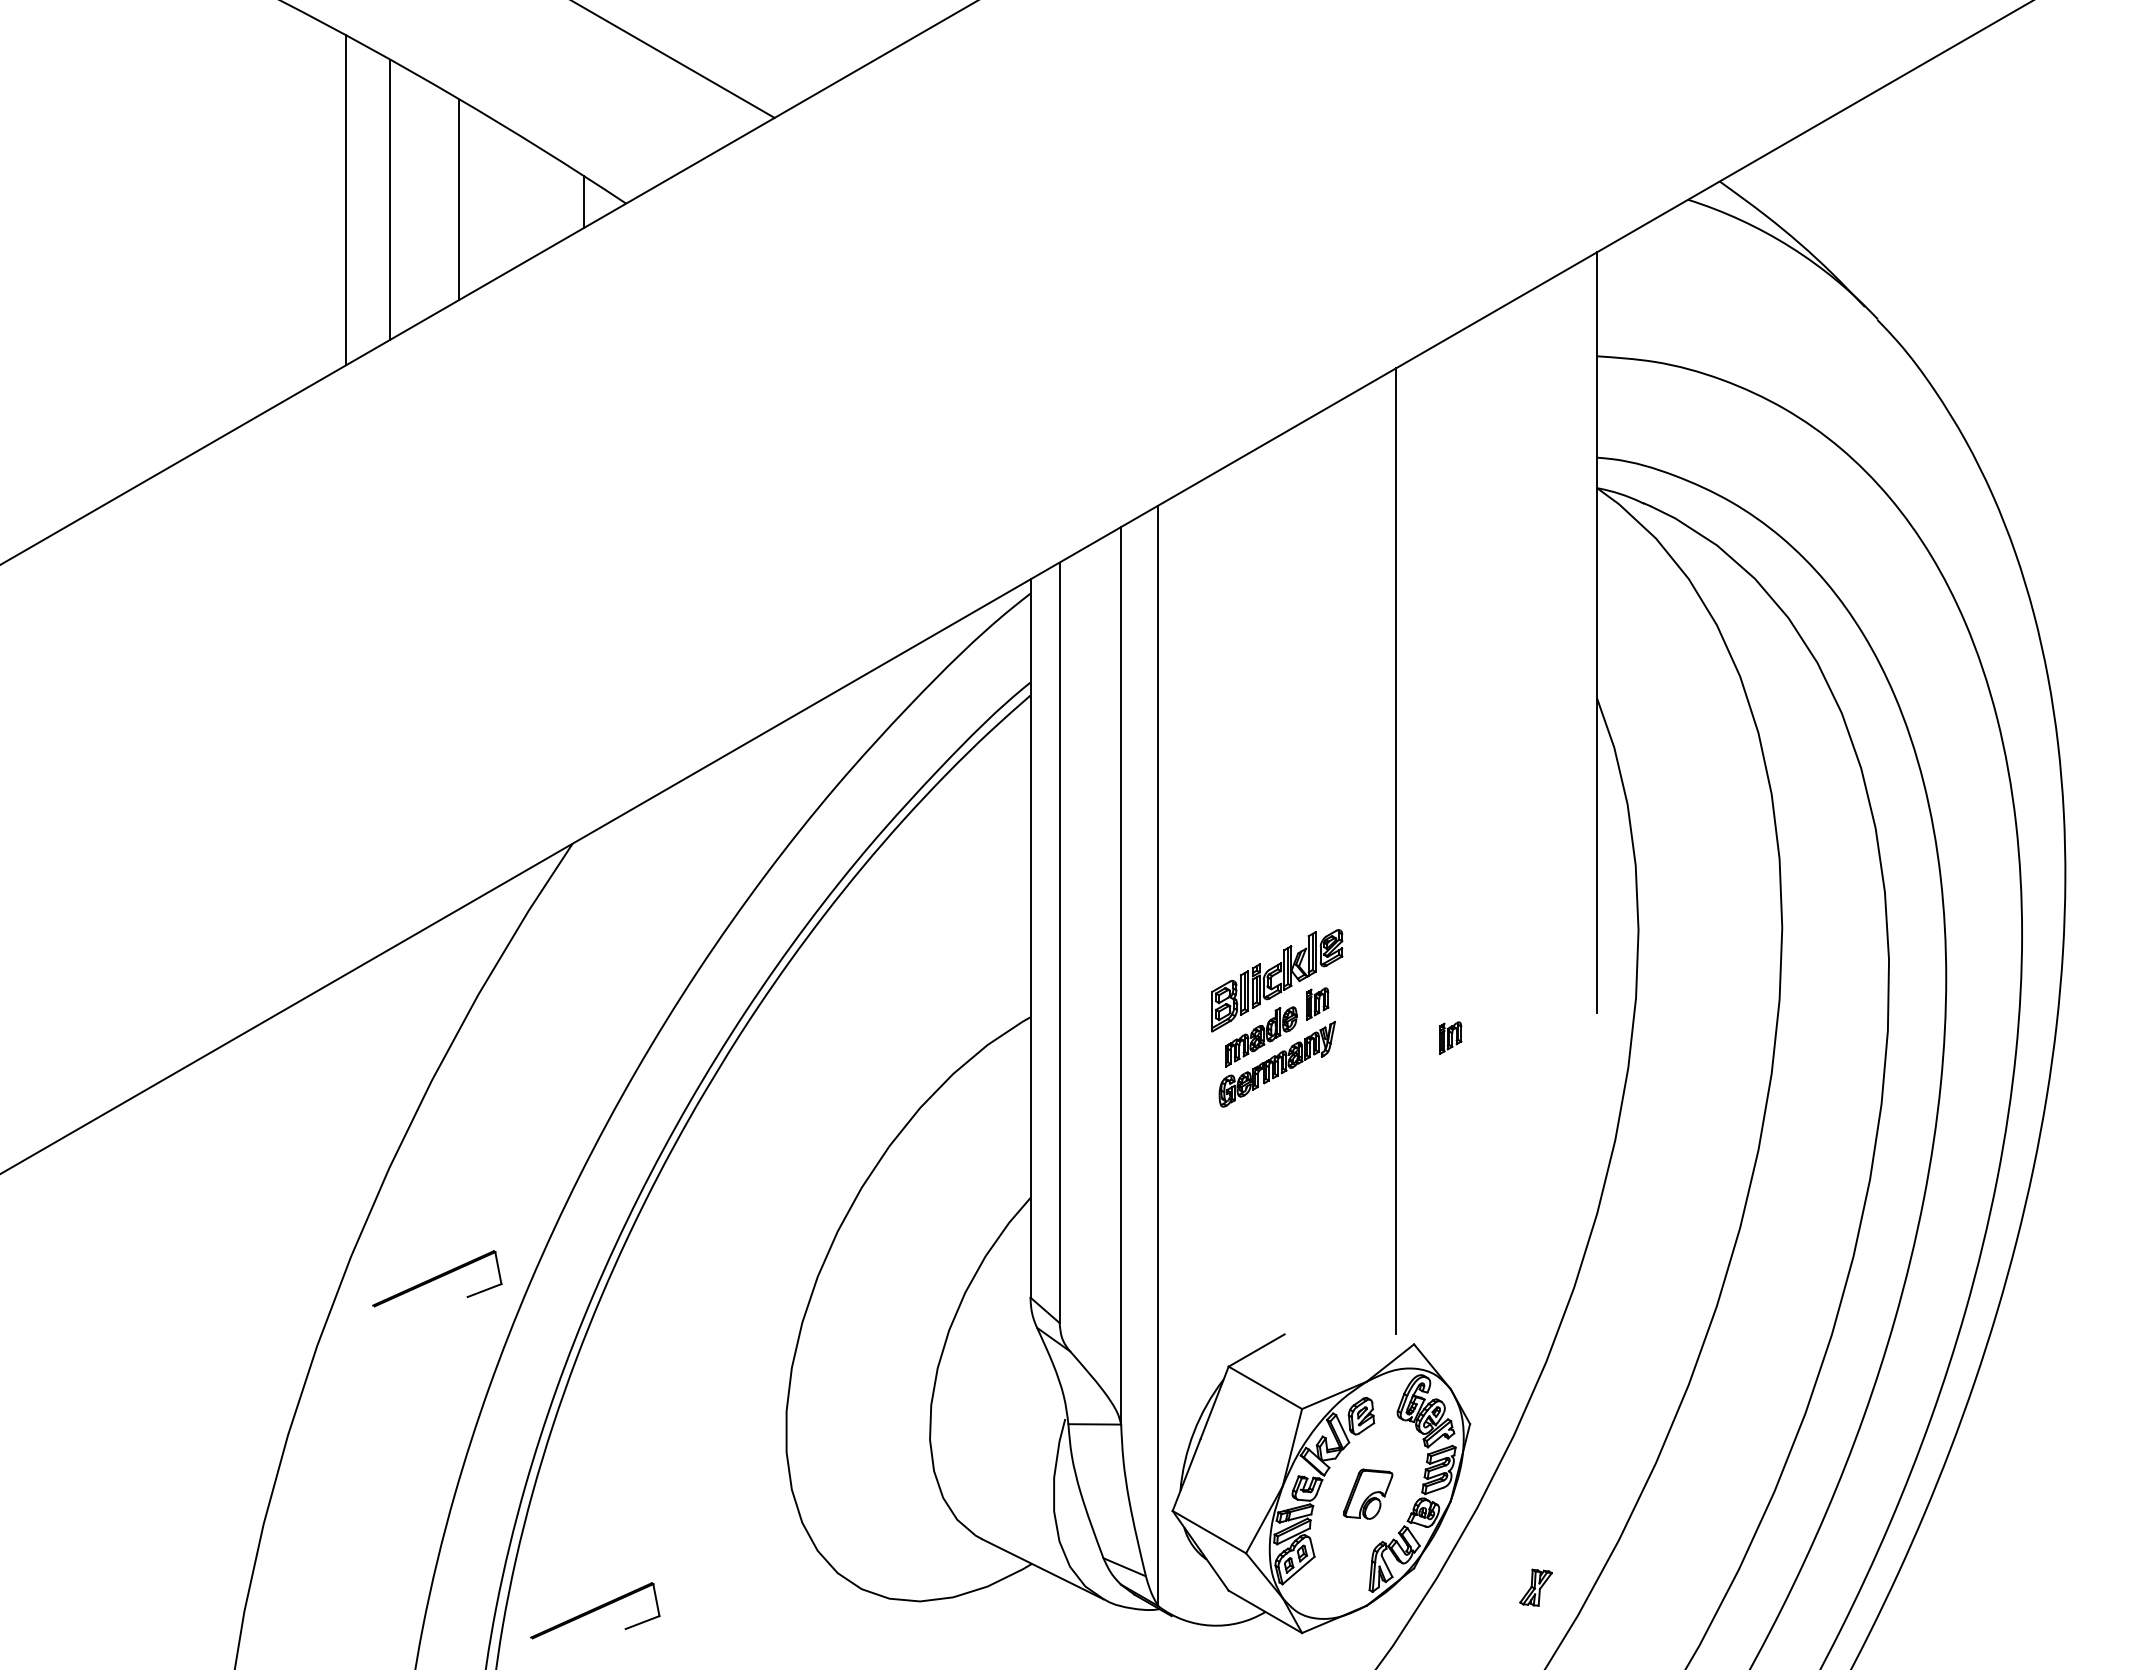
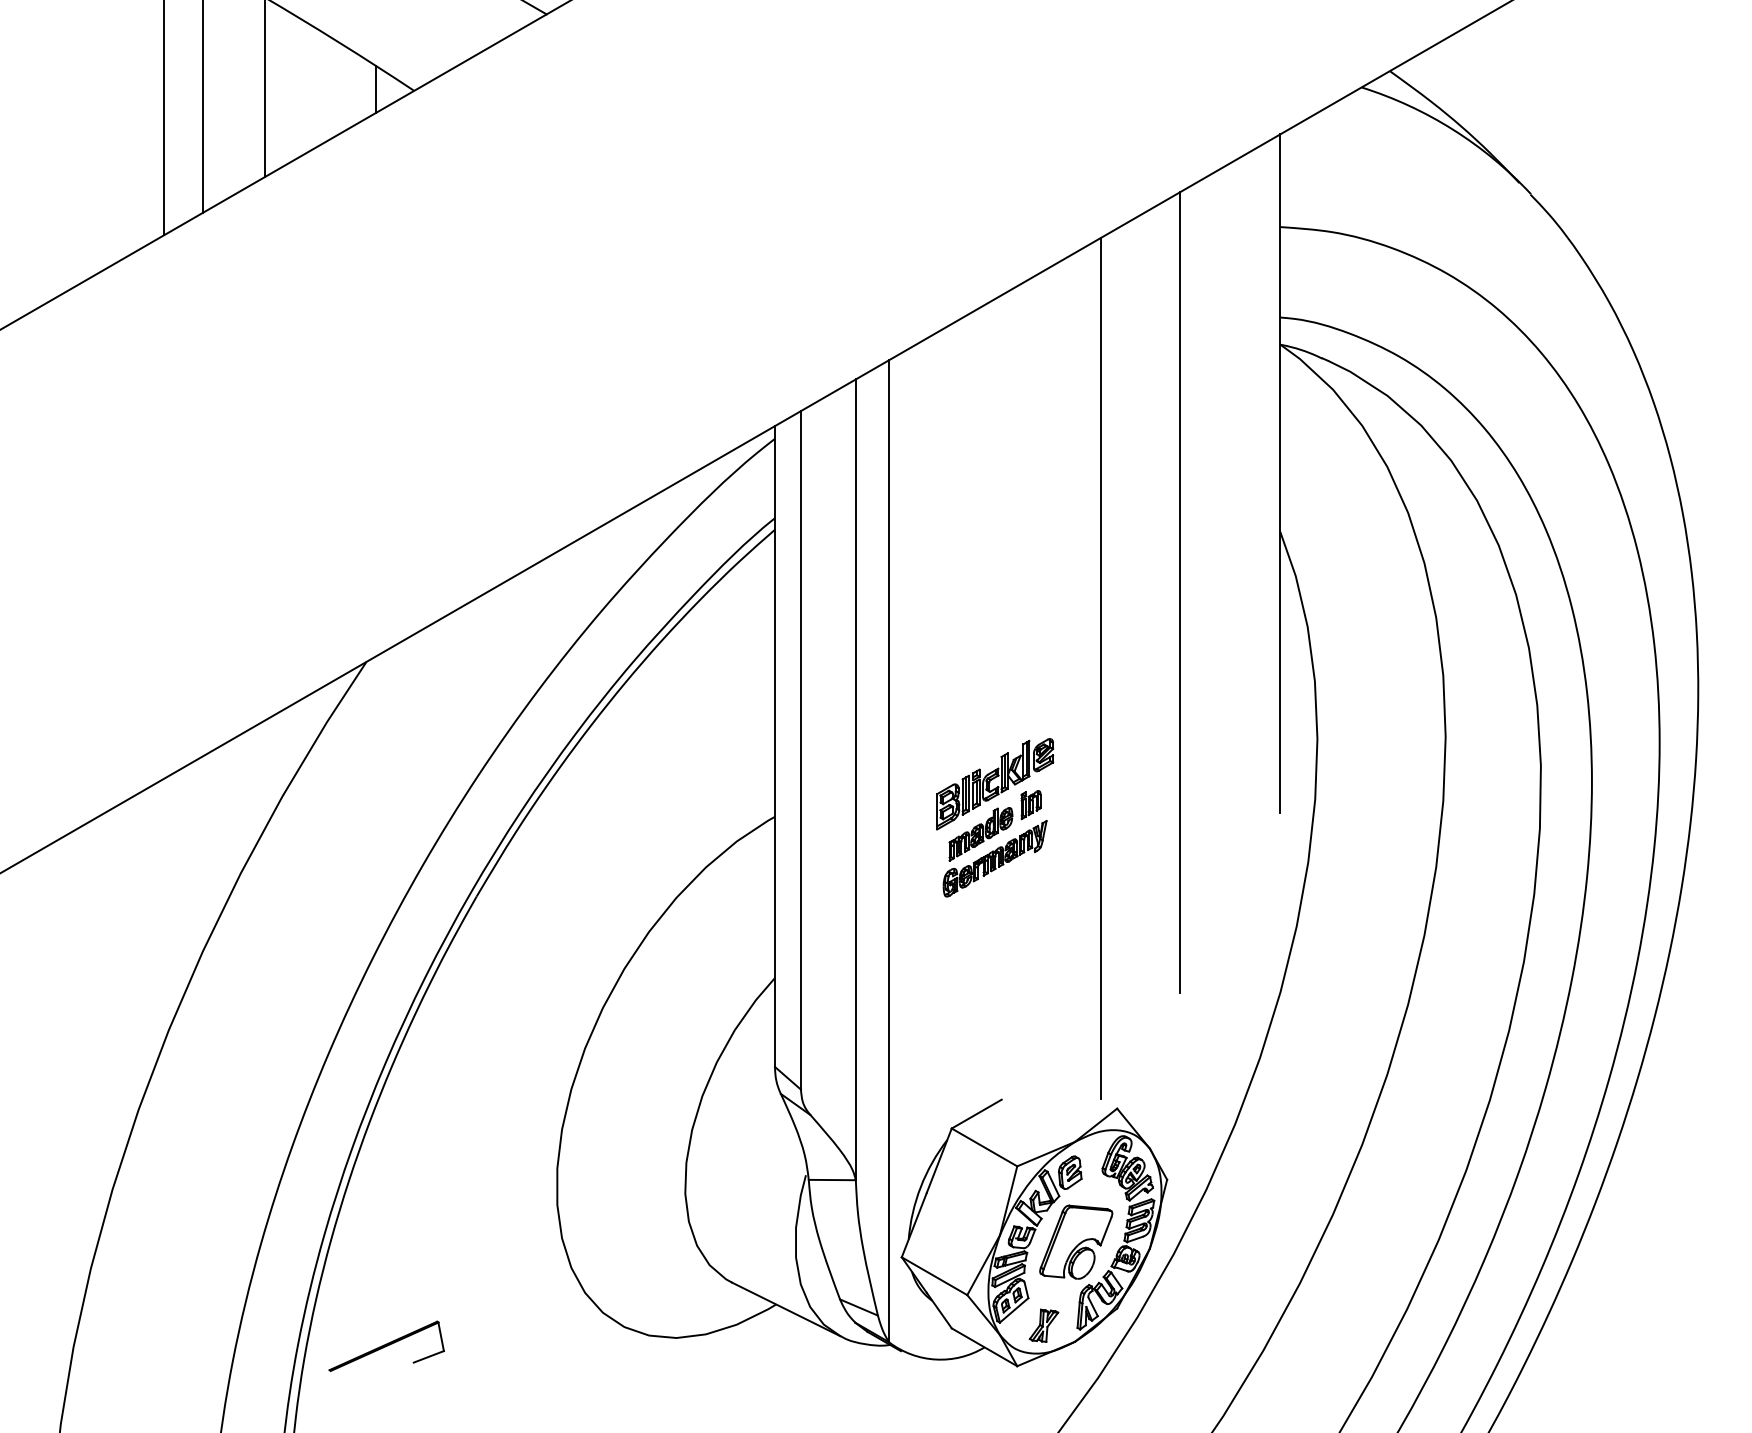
line: (1484, 766) -> (1180, 593), added
part: (1450, 1037) -> (1149, 834), removed
part: (437, 1278) -> (245, 1049), removed
part: (1367, 1494) -> (1075, 1242), size x1.67
part: (1535, 1587) -> (1043, 1325), moved

